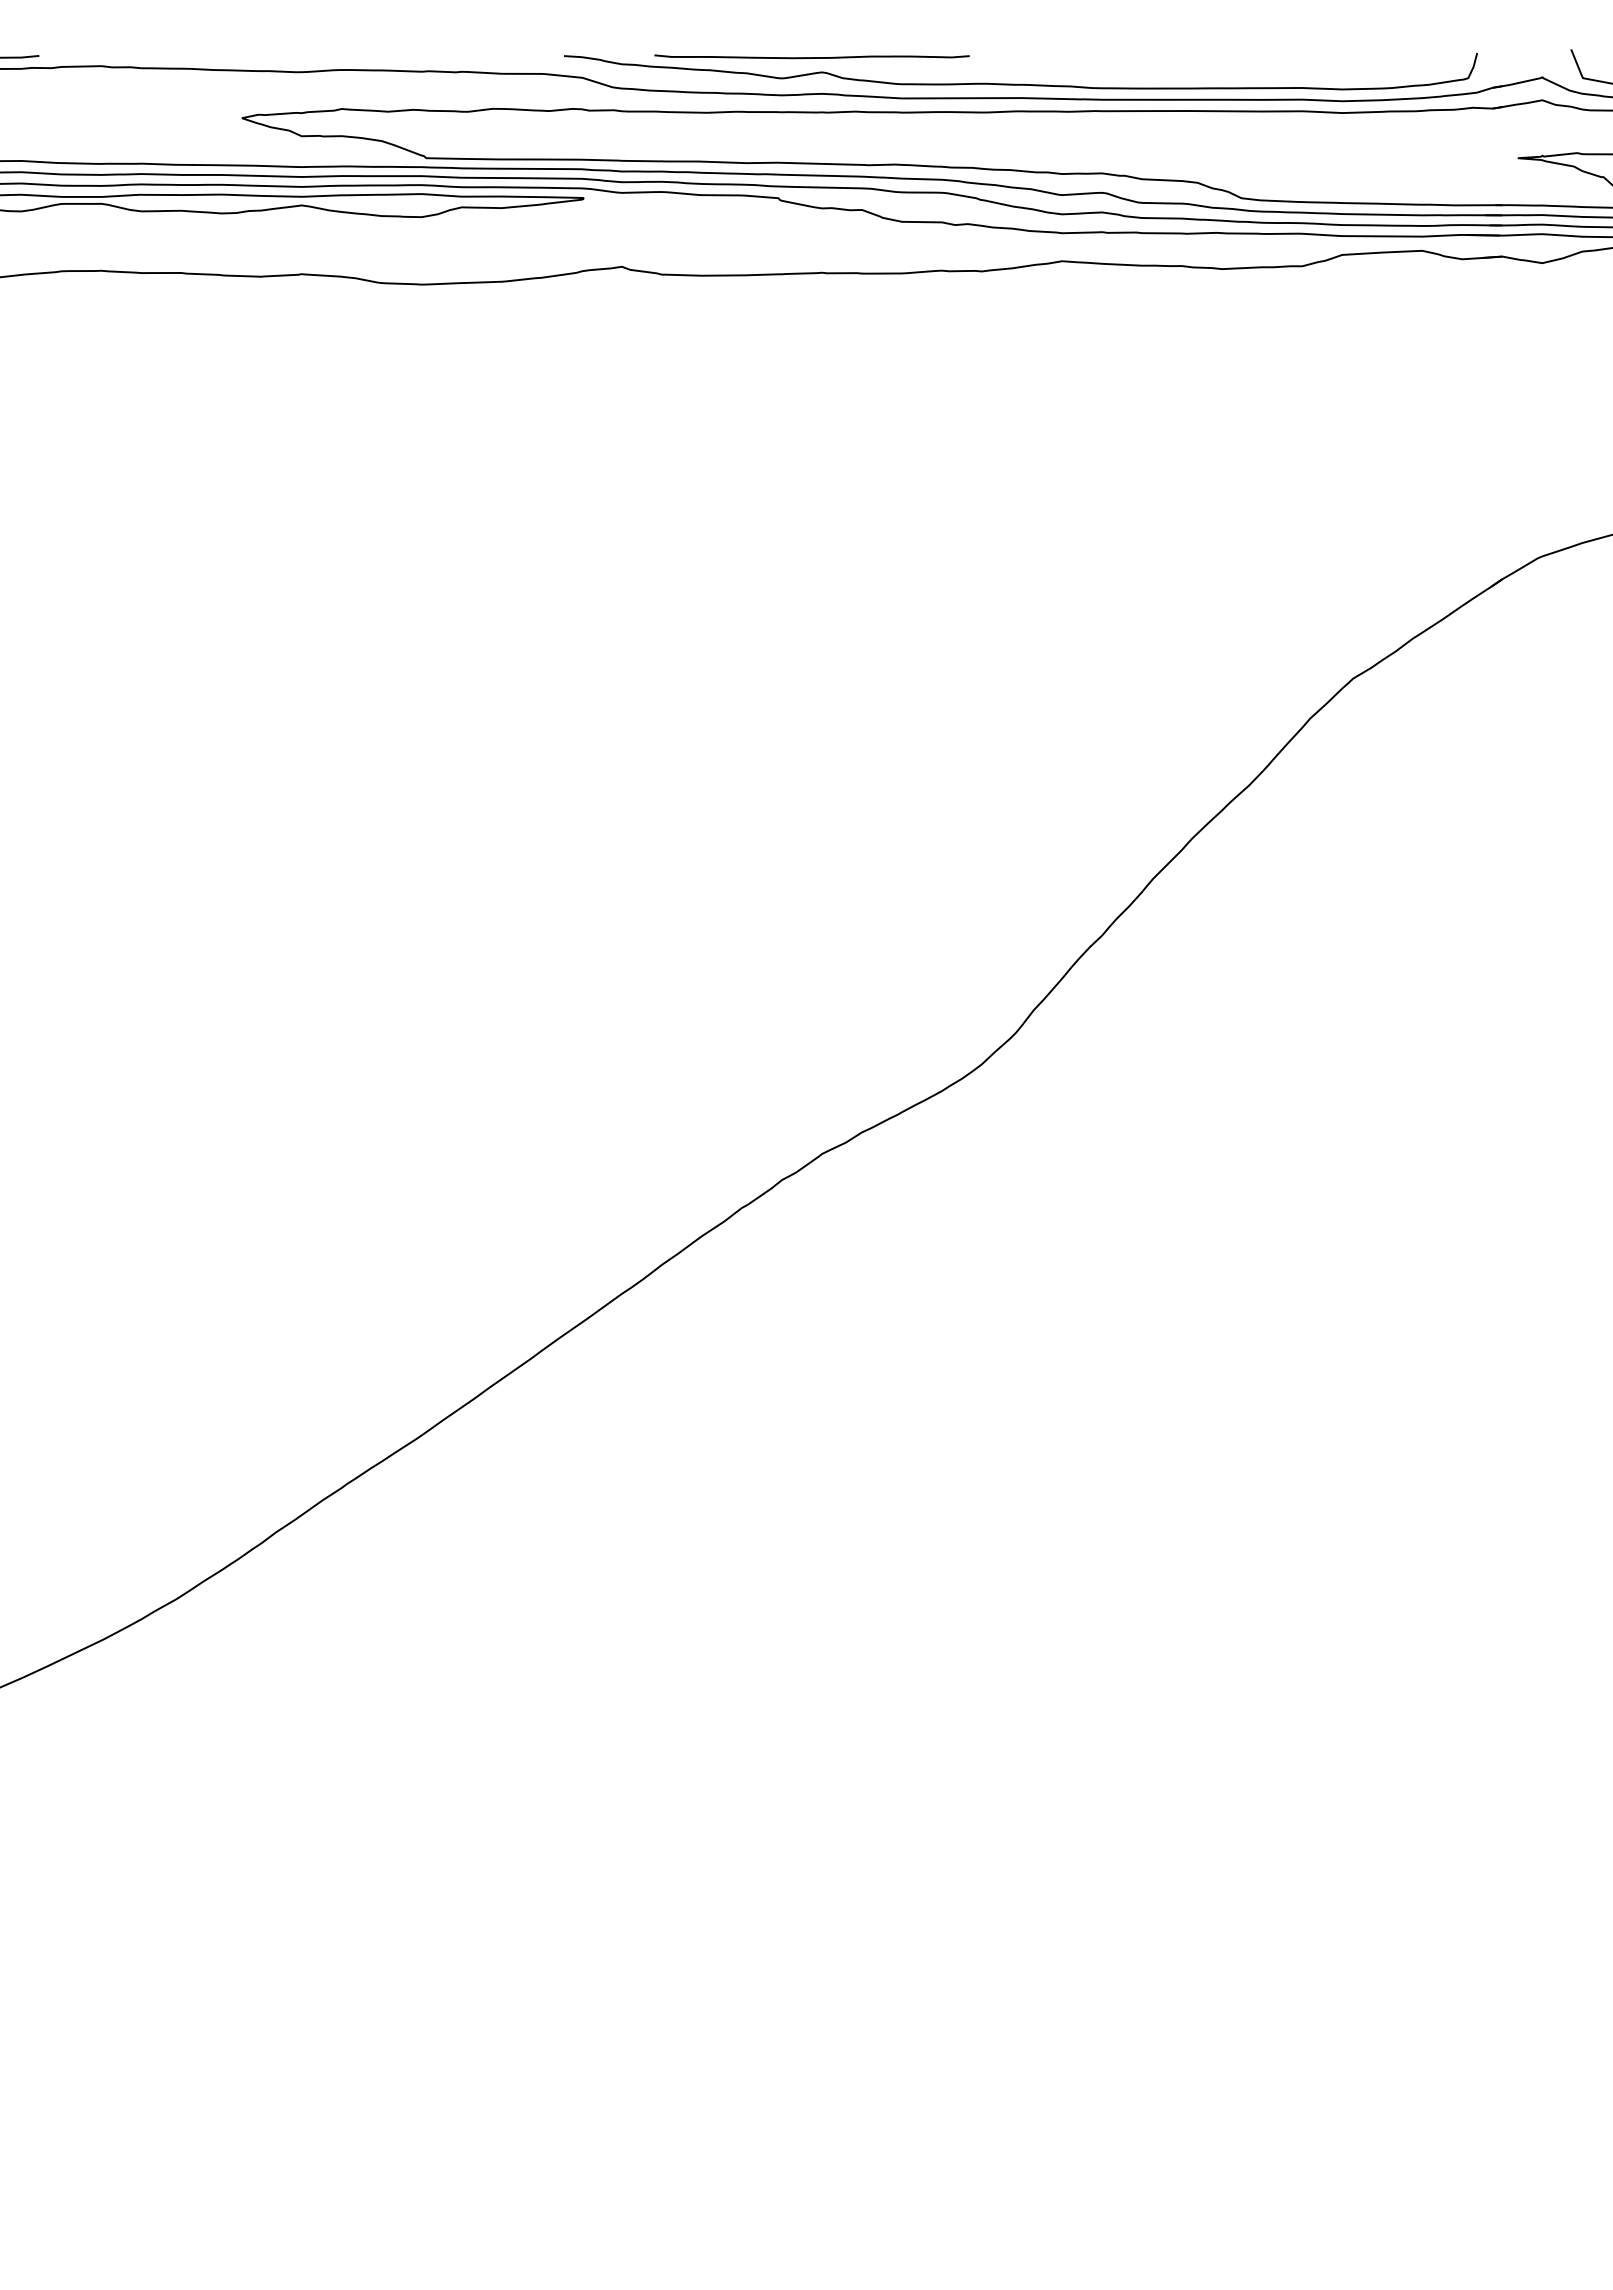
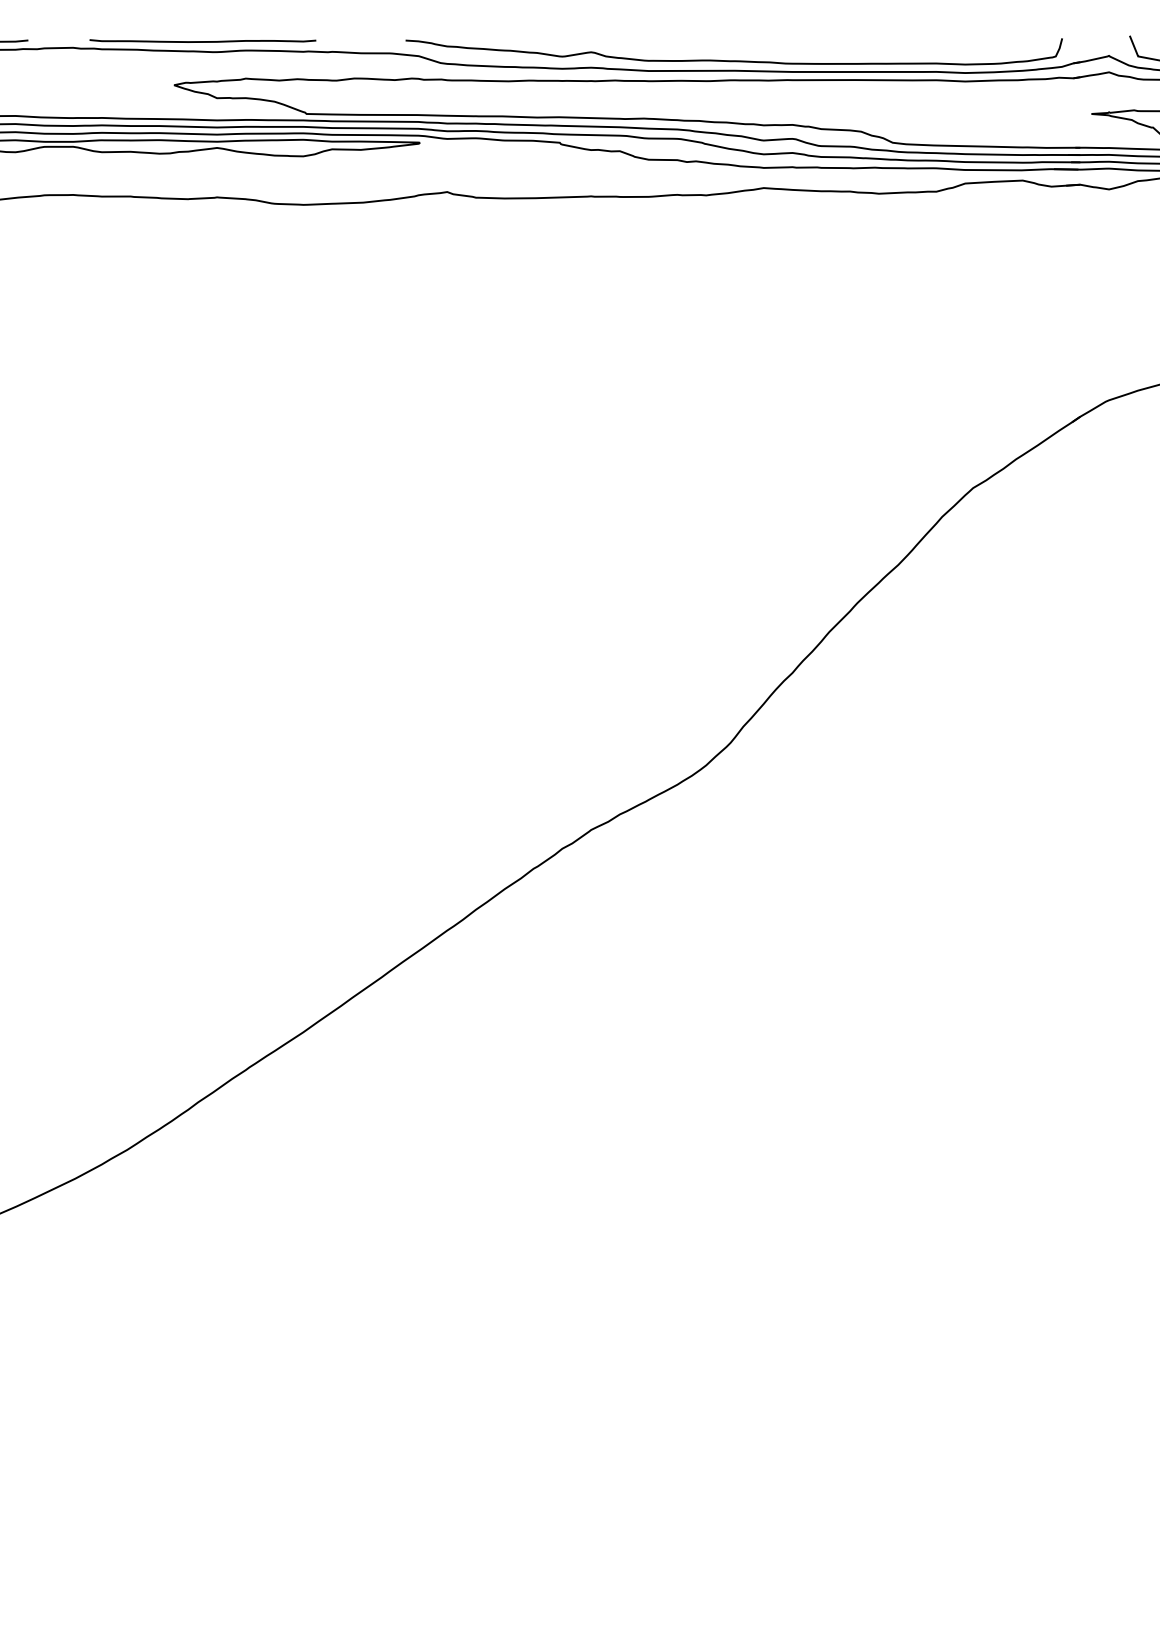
curve: (811, 57) -> (202, 41), moved

